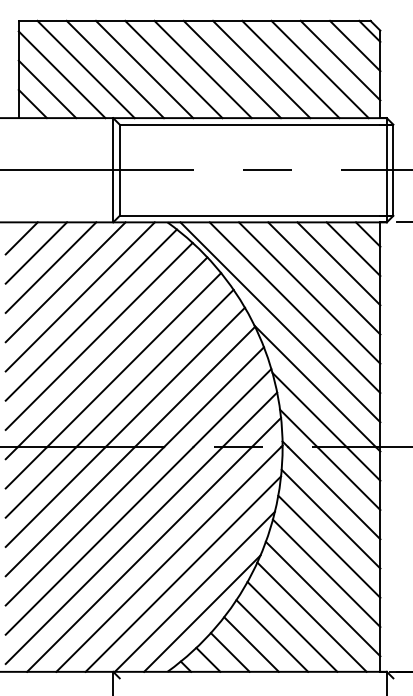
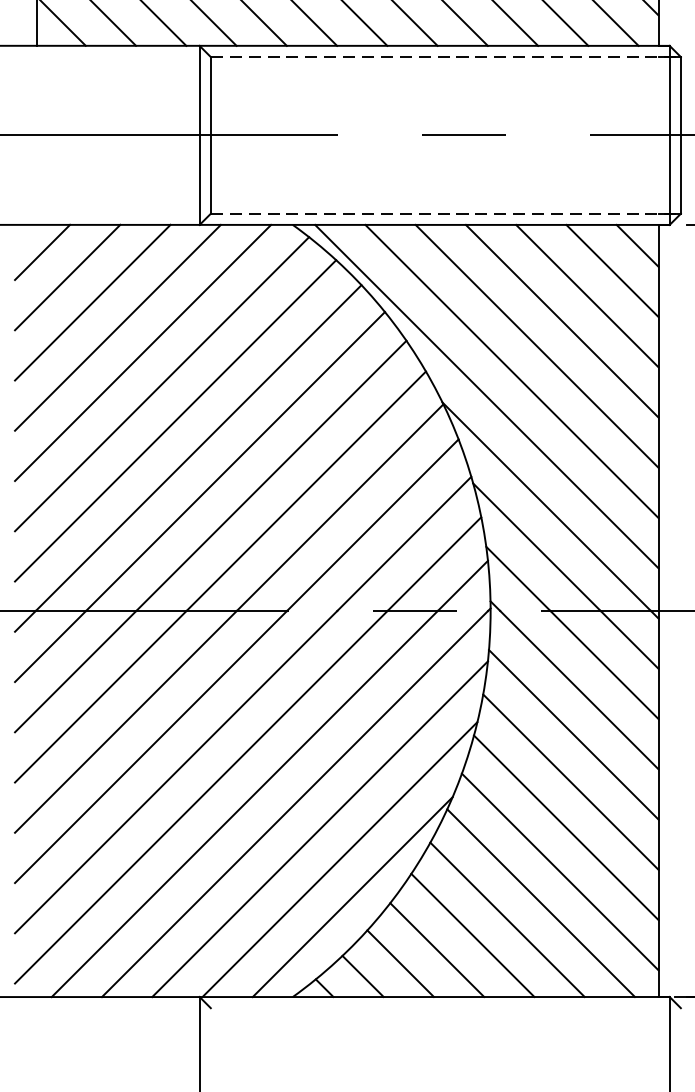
line: (256, 124) -> (445, 56), solid -> dashed
line: (256, 215) -> (445, 213), solid -> dashed

